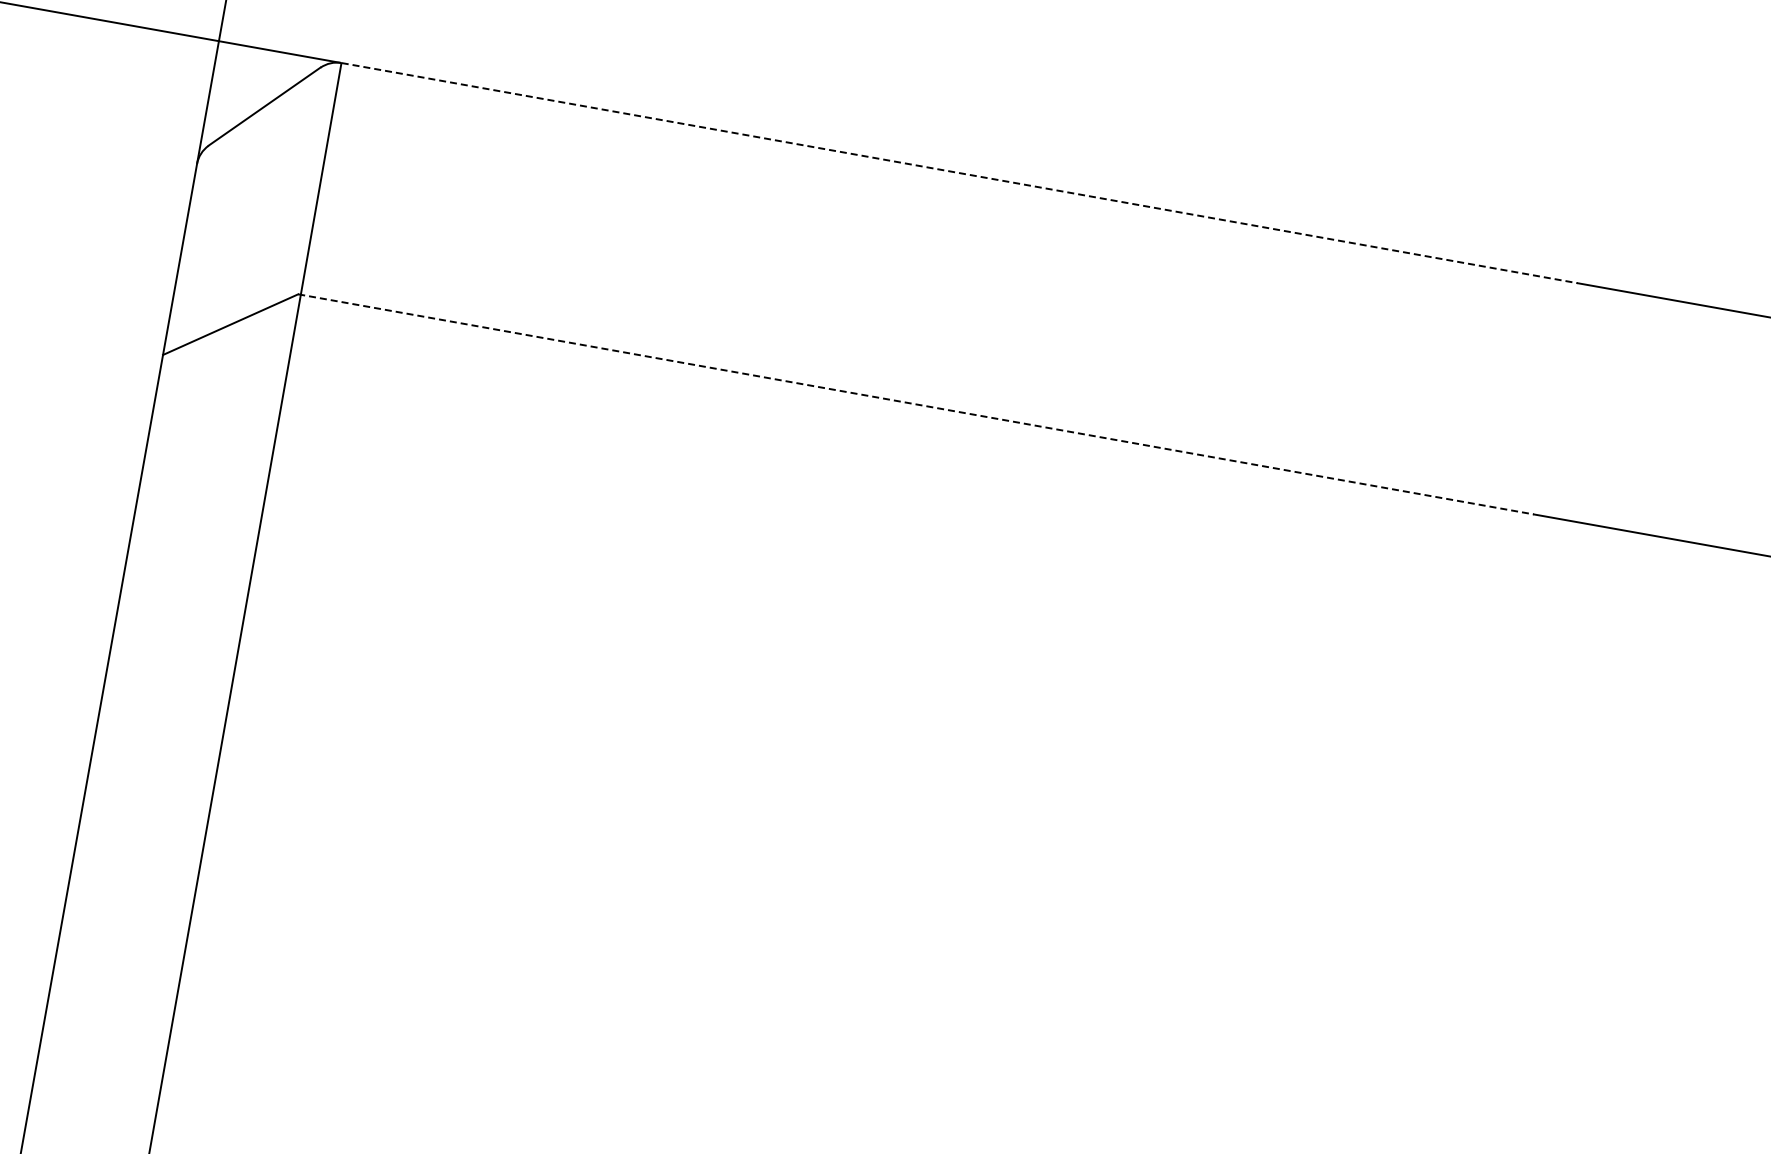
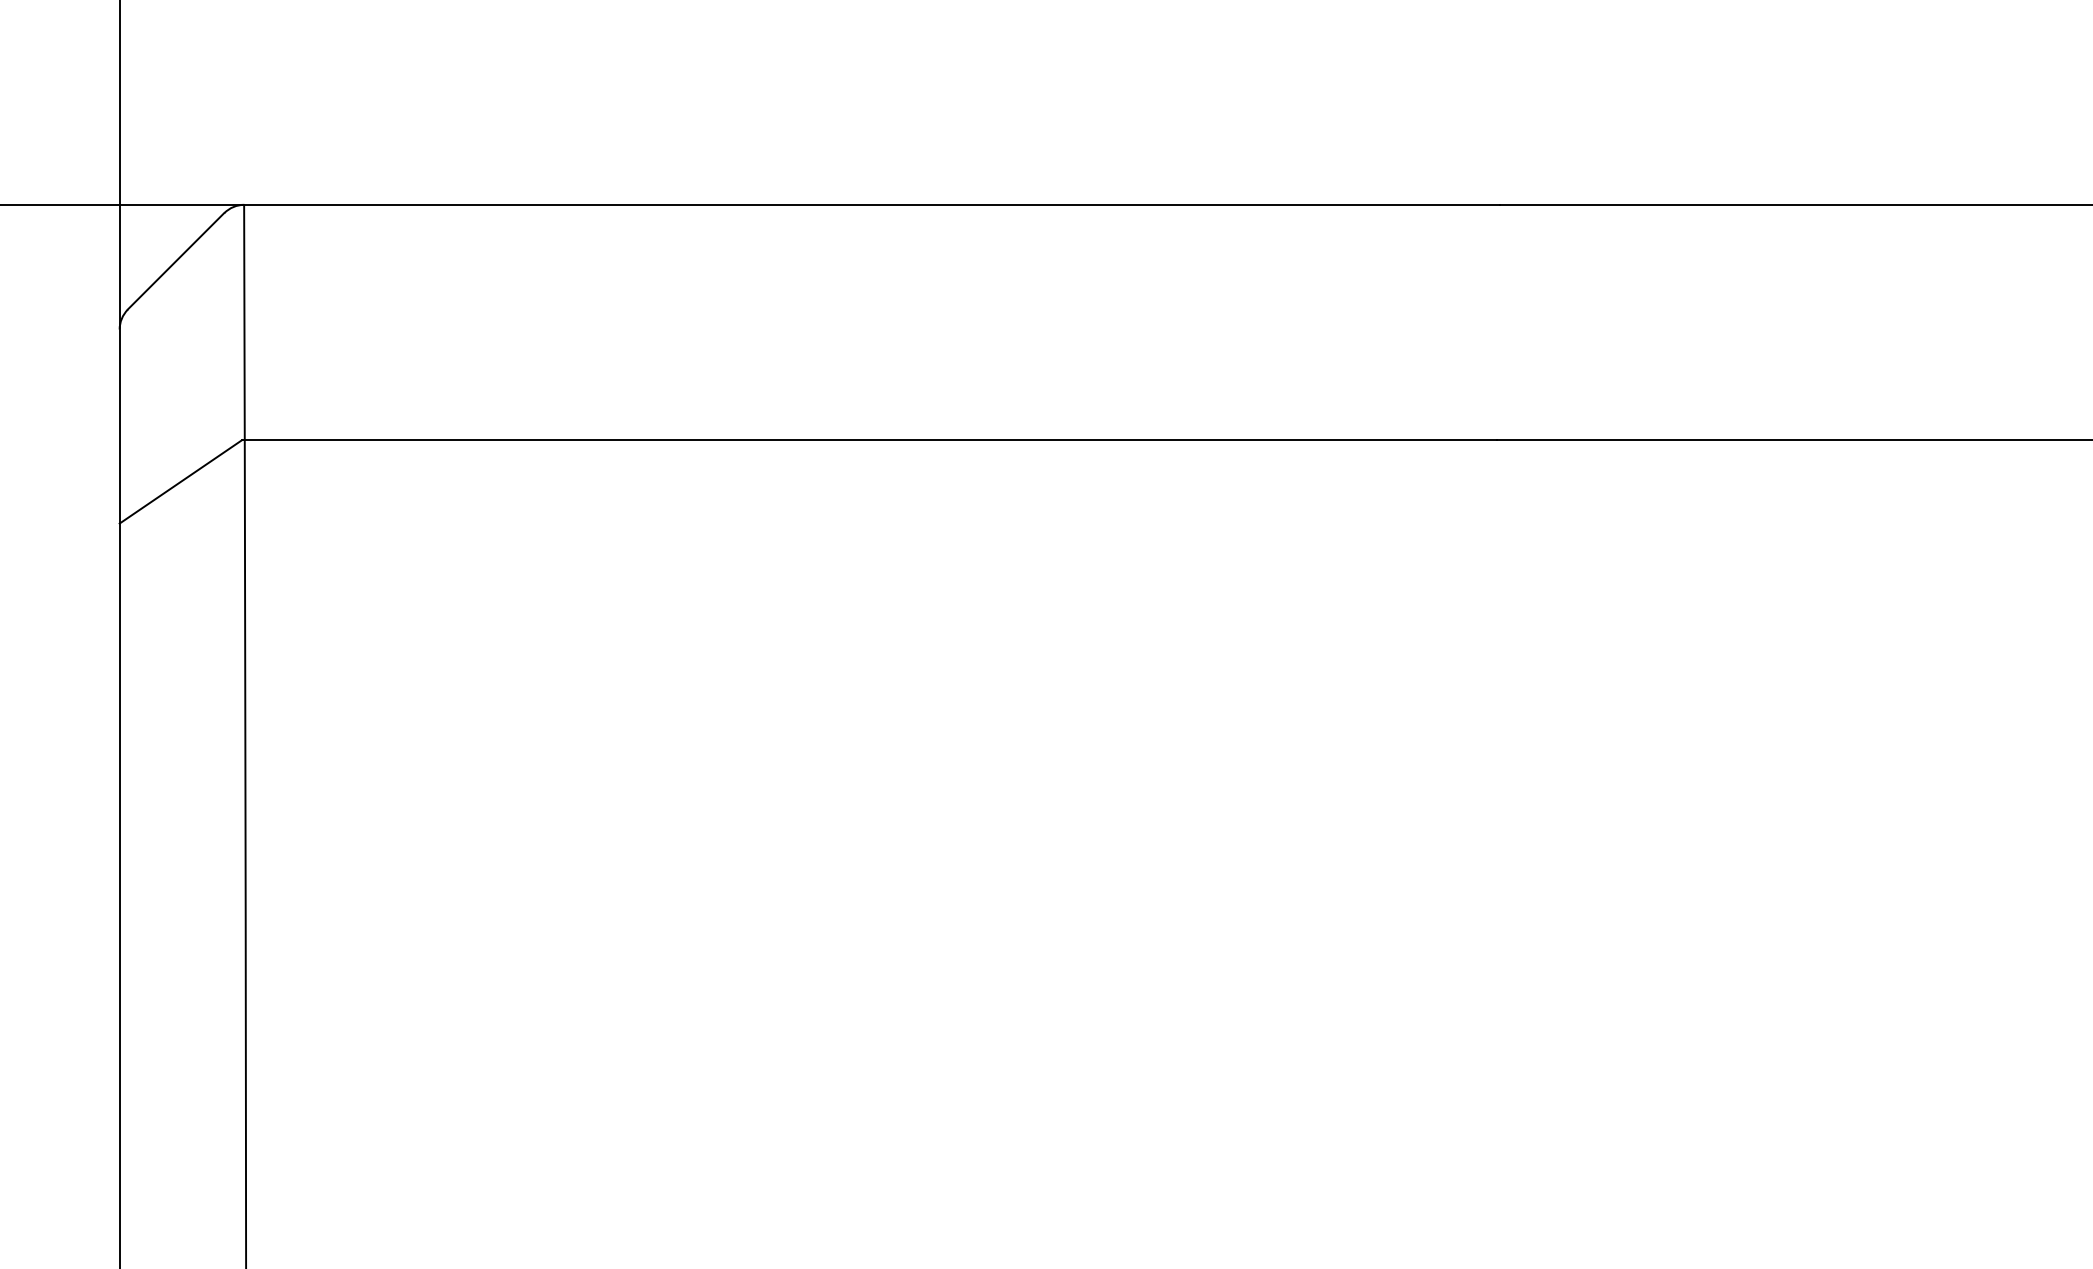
line: (960, 172) -> (872, 204), dashed -> solid
line: (915, 404) -> (869, 440), dashed -> solid

